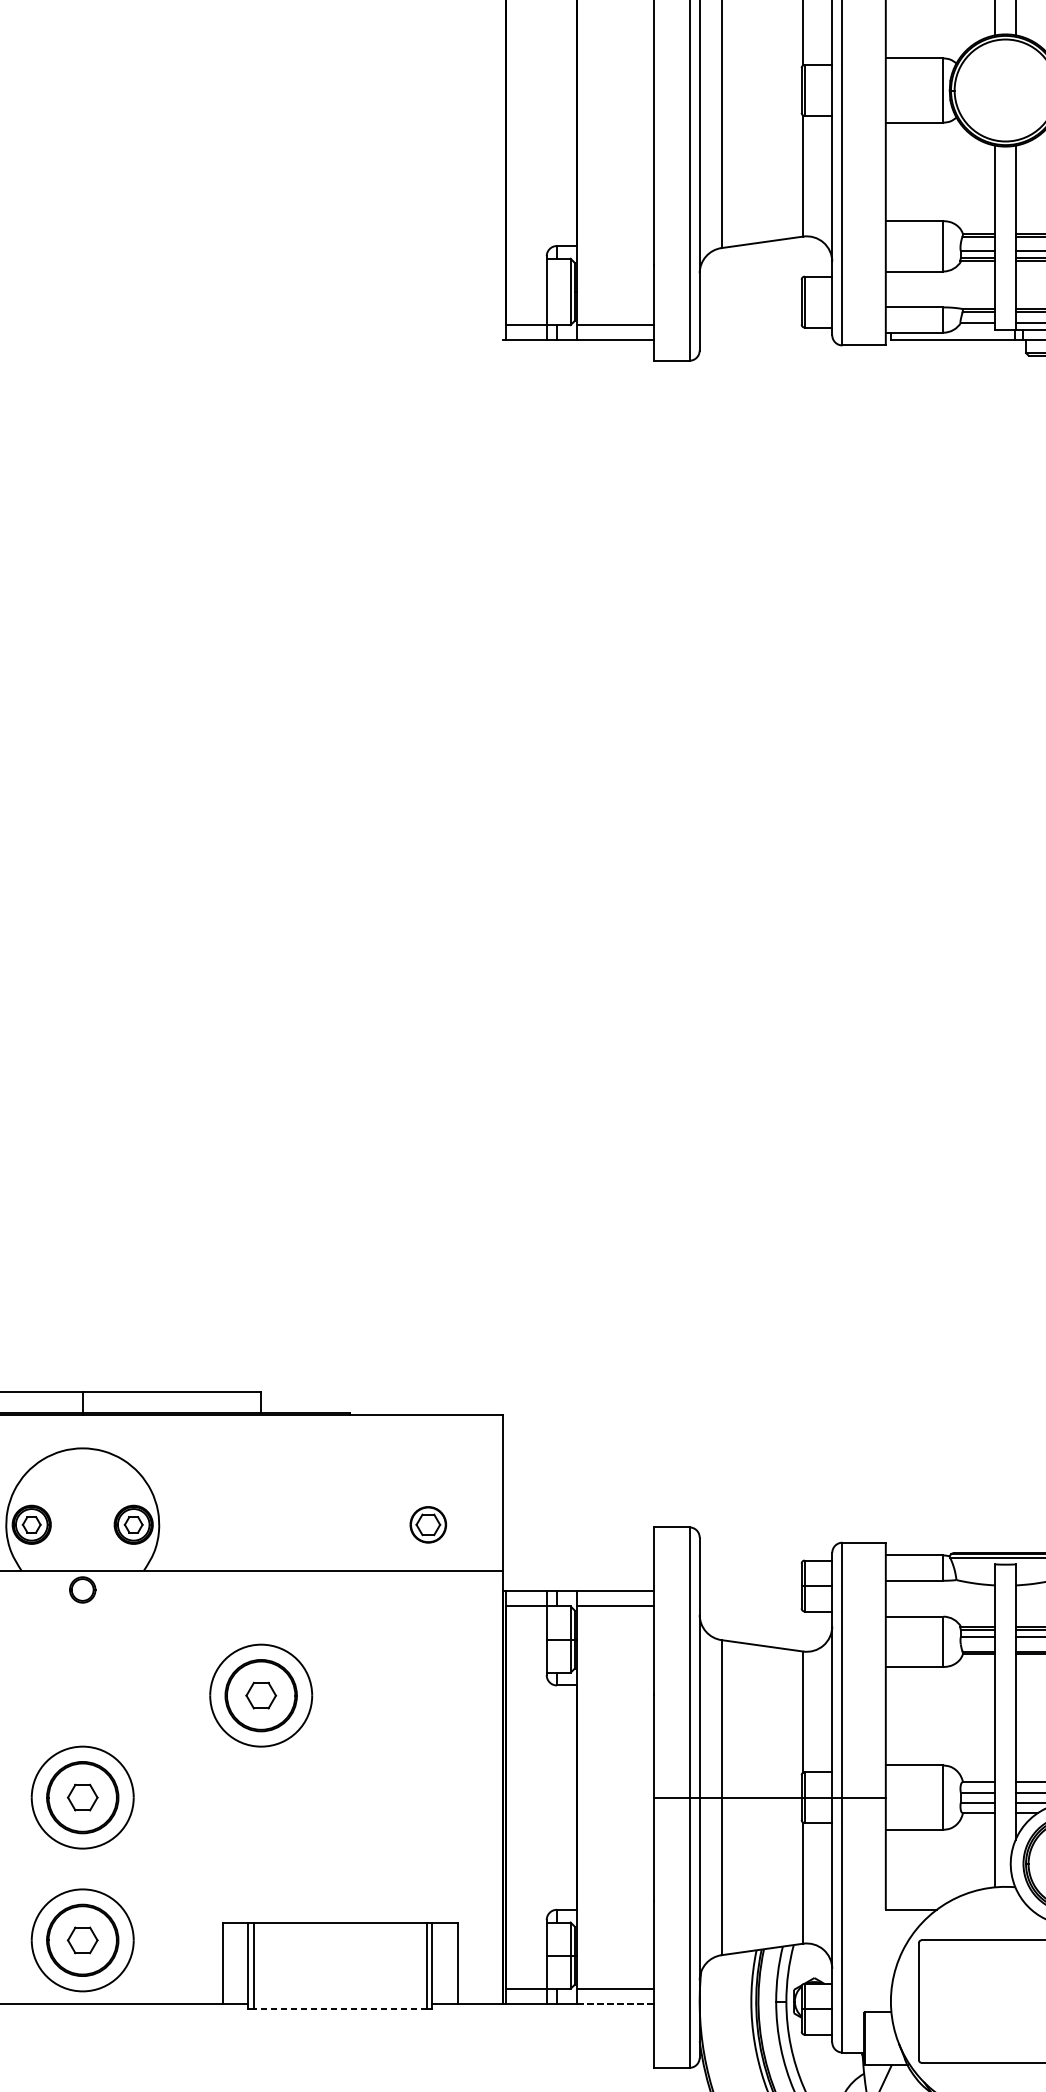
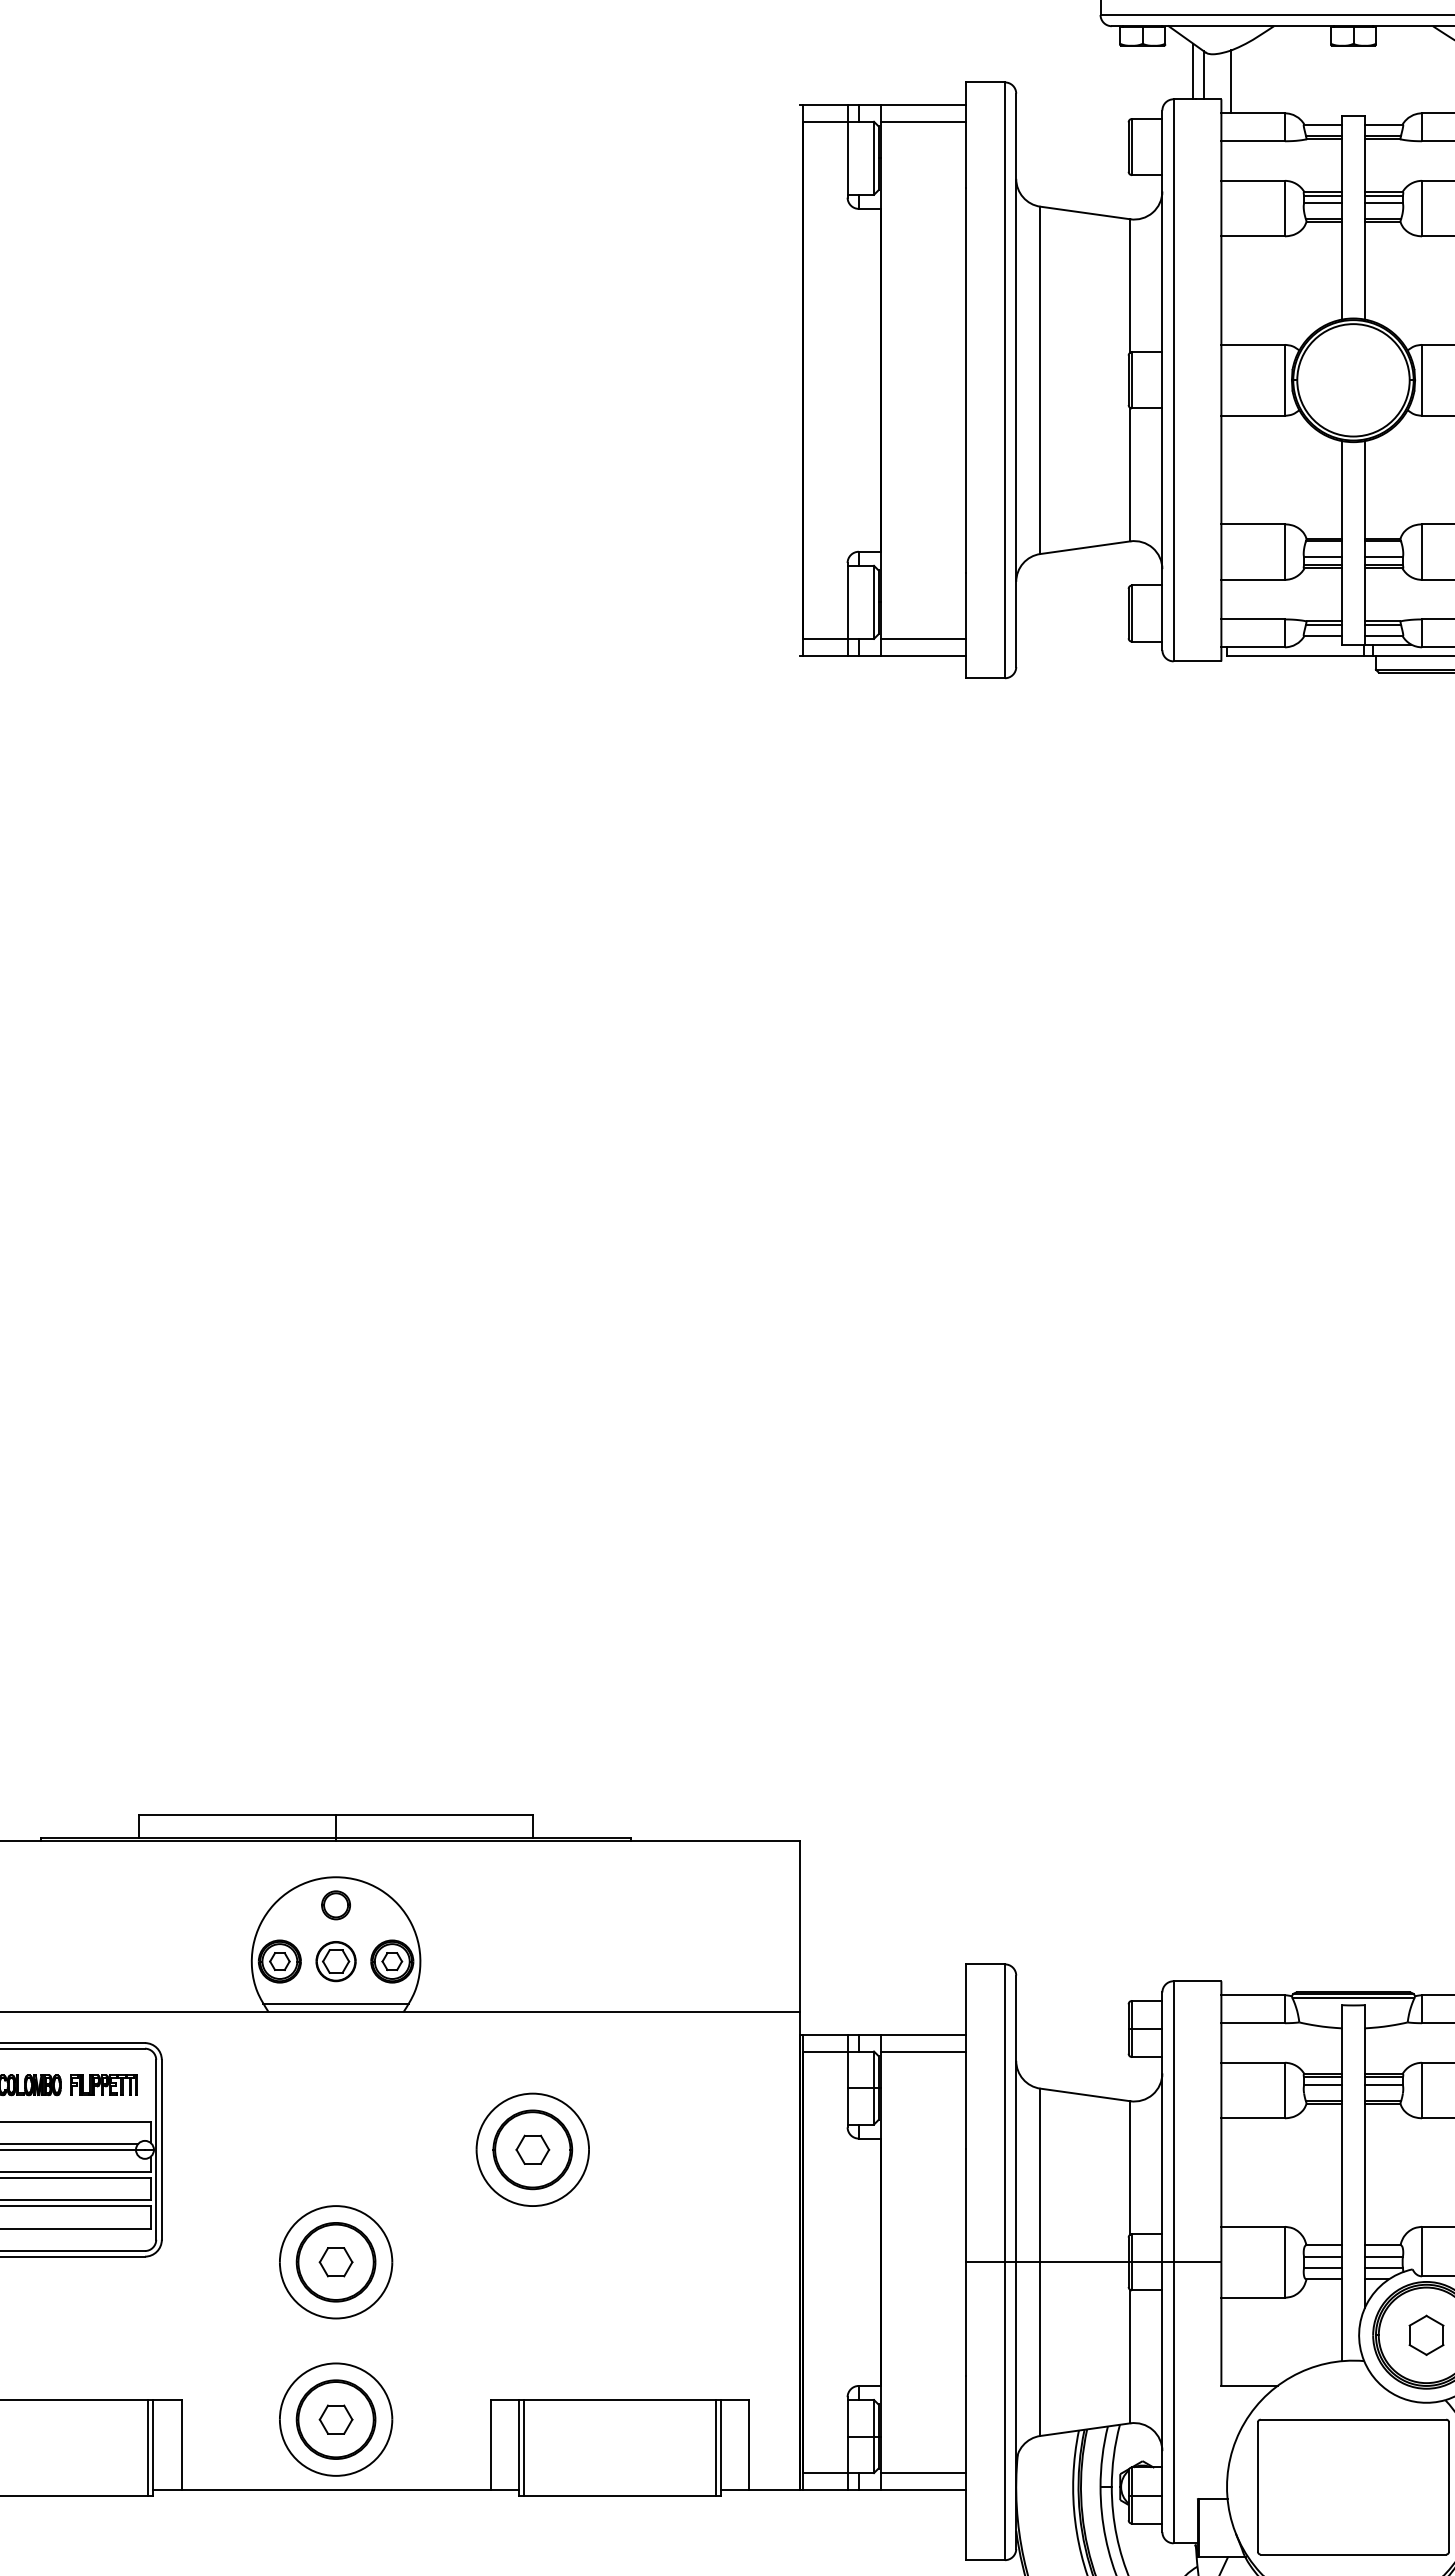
part: (427, 1524) -> (335, 1961), moved
line: (83, 1562) -> (336, 2003), added
part: (82, 1590) -> (335, 1905), moved
line: (615, 2003) -> (923, 2489), dashed -> solid
line: (339, 2009) -> (619, 2495), dashed -> solid

